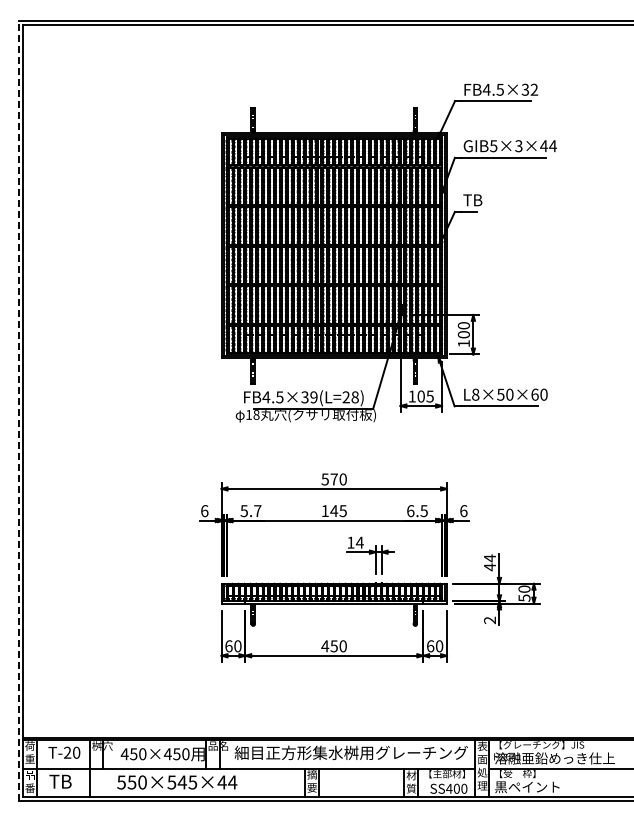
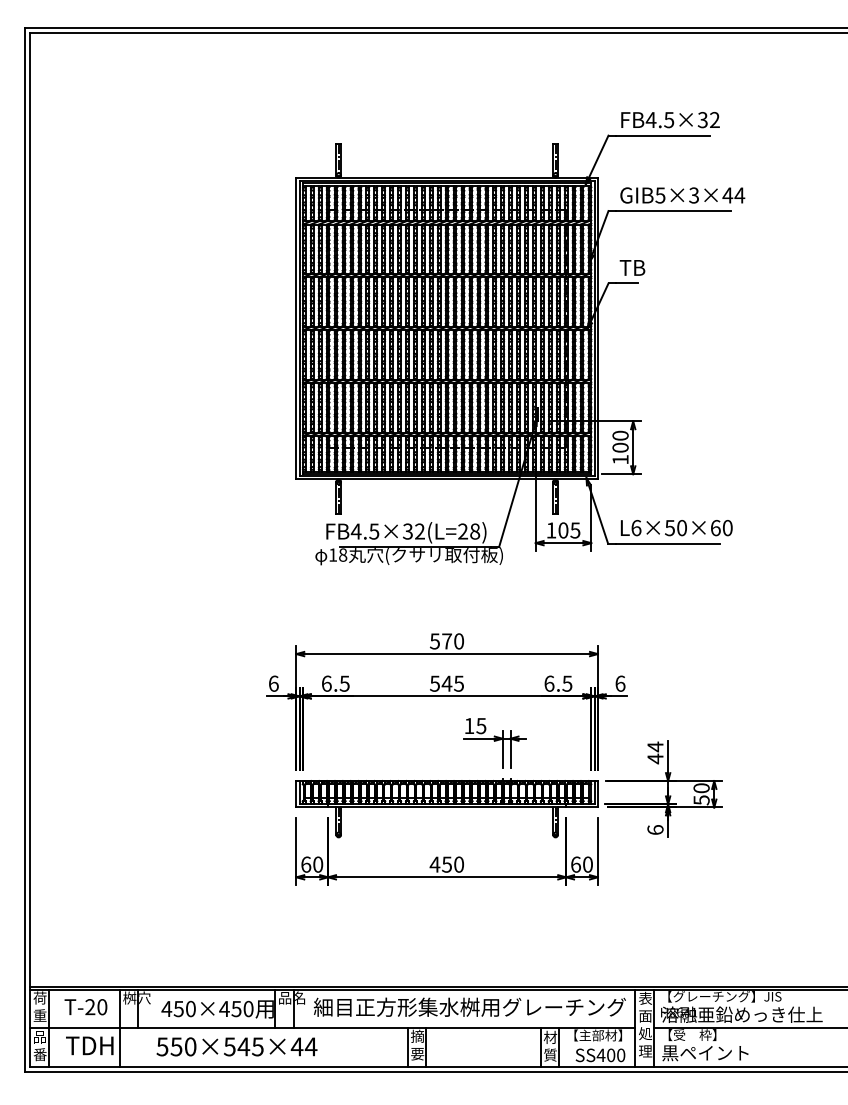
text: (475, 394) -> (636, 527), L8×50×60 -> L6×50×60
text: (313, 397) -> (419, 531), FB4.5×39(L=28) -> FB4.5×32(L=28)
line: (18, 410) -> (24, 549), dashed -> solid
text: (250, 511) -> (335, 684), 5.7 -> 6.5
text: (324, 511) -> (434, 684), 145 -> 545
text: (359, 542) -> (480, 725), 14 -> 15
text: (490, 620) -> (656, 830), 2 -> 6
text: (73, 781) -> (98, 1045), TB -> TDH

